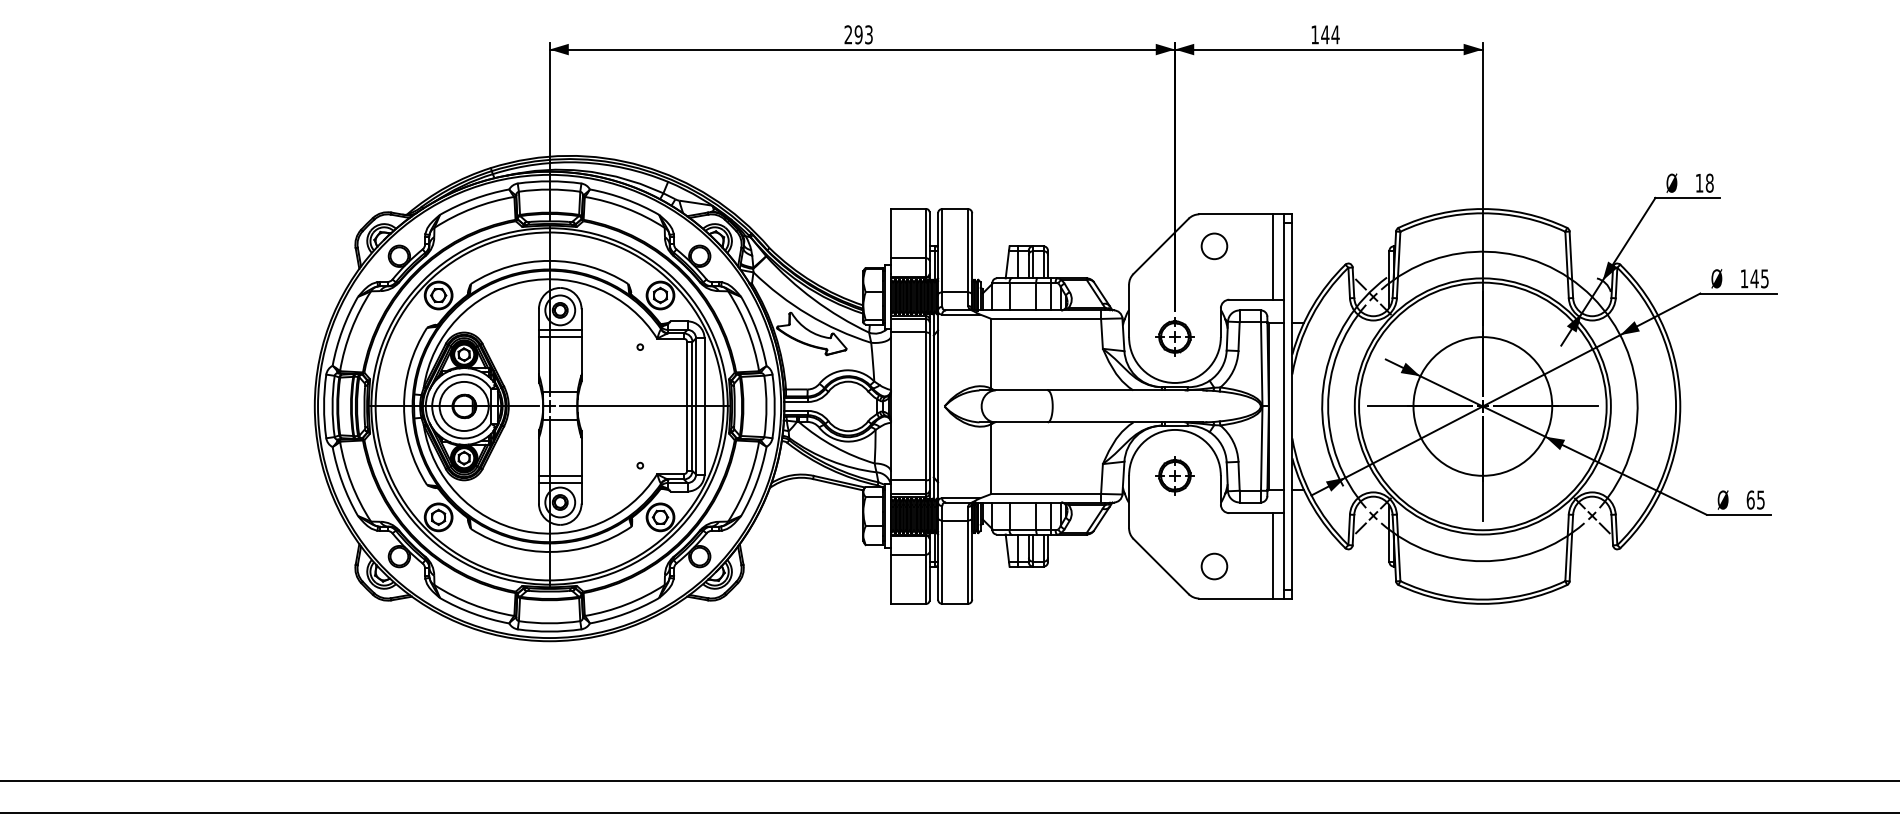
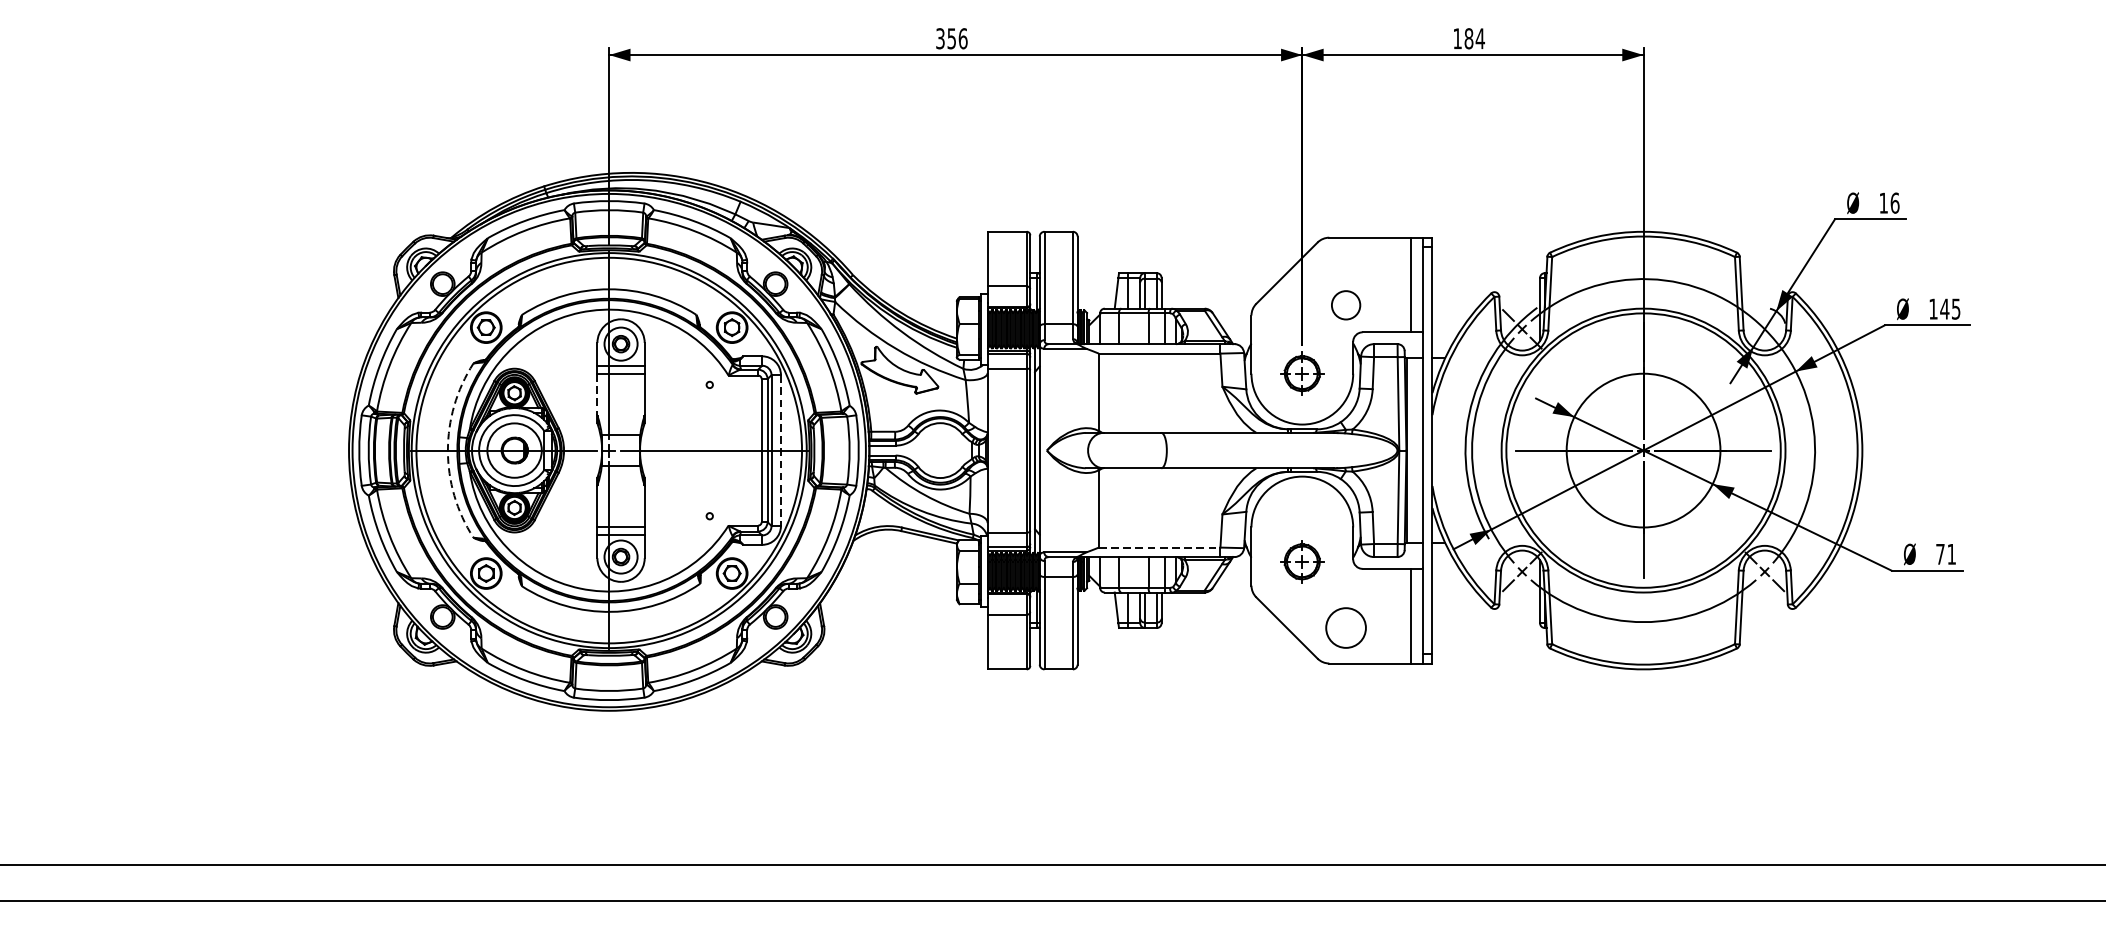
text: (858, 34) -> (951, 38), 293 -> 356
text: (1325, 34) -> (1469, 38), 144 -> 184
text: (1709, 182) -> (1894, 202), 18 -> 16
circle: (1214, 246) -> (1346, 305), moved
line: (538, 355) -> (596, 394), solid -> dashed
arc: (404, 406) -> (448, 450), solid -> dashed
line: (704, 406) -> (780, 450), solid -> dashed
part: (1174, 475) -> (1301, 561), moved
line: (1046, 493) -> (1159, 547), solid -> dashed
text: (1755, 499) -> (1945, 553), 65 -> 71
circle: (1214, 566) -> (1346, 627), size x1.4

